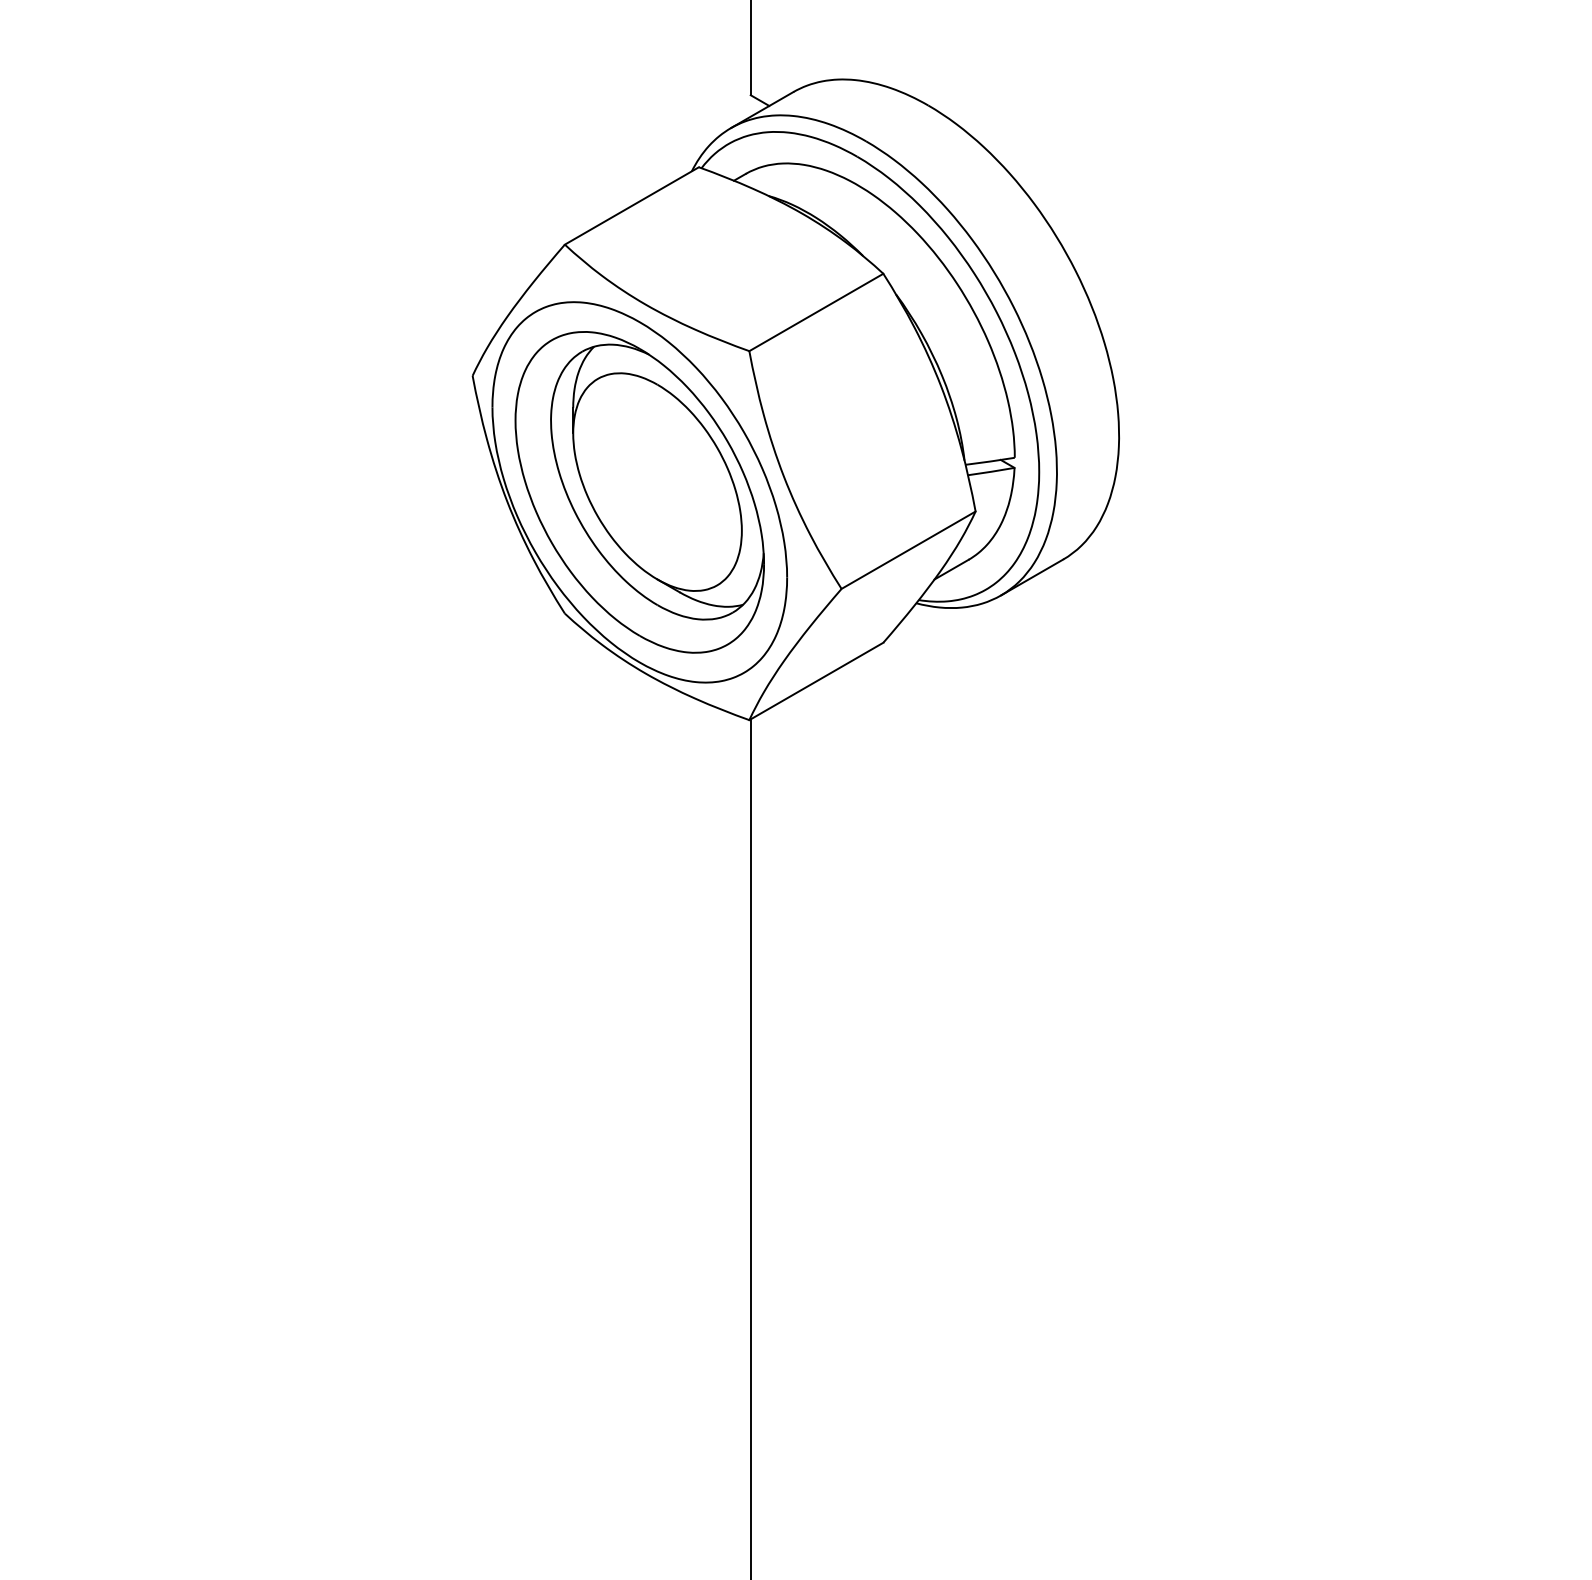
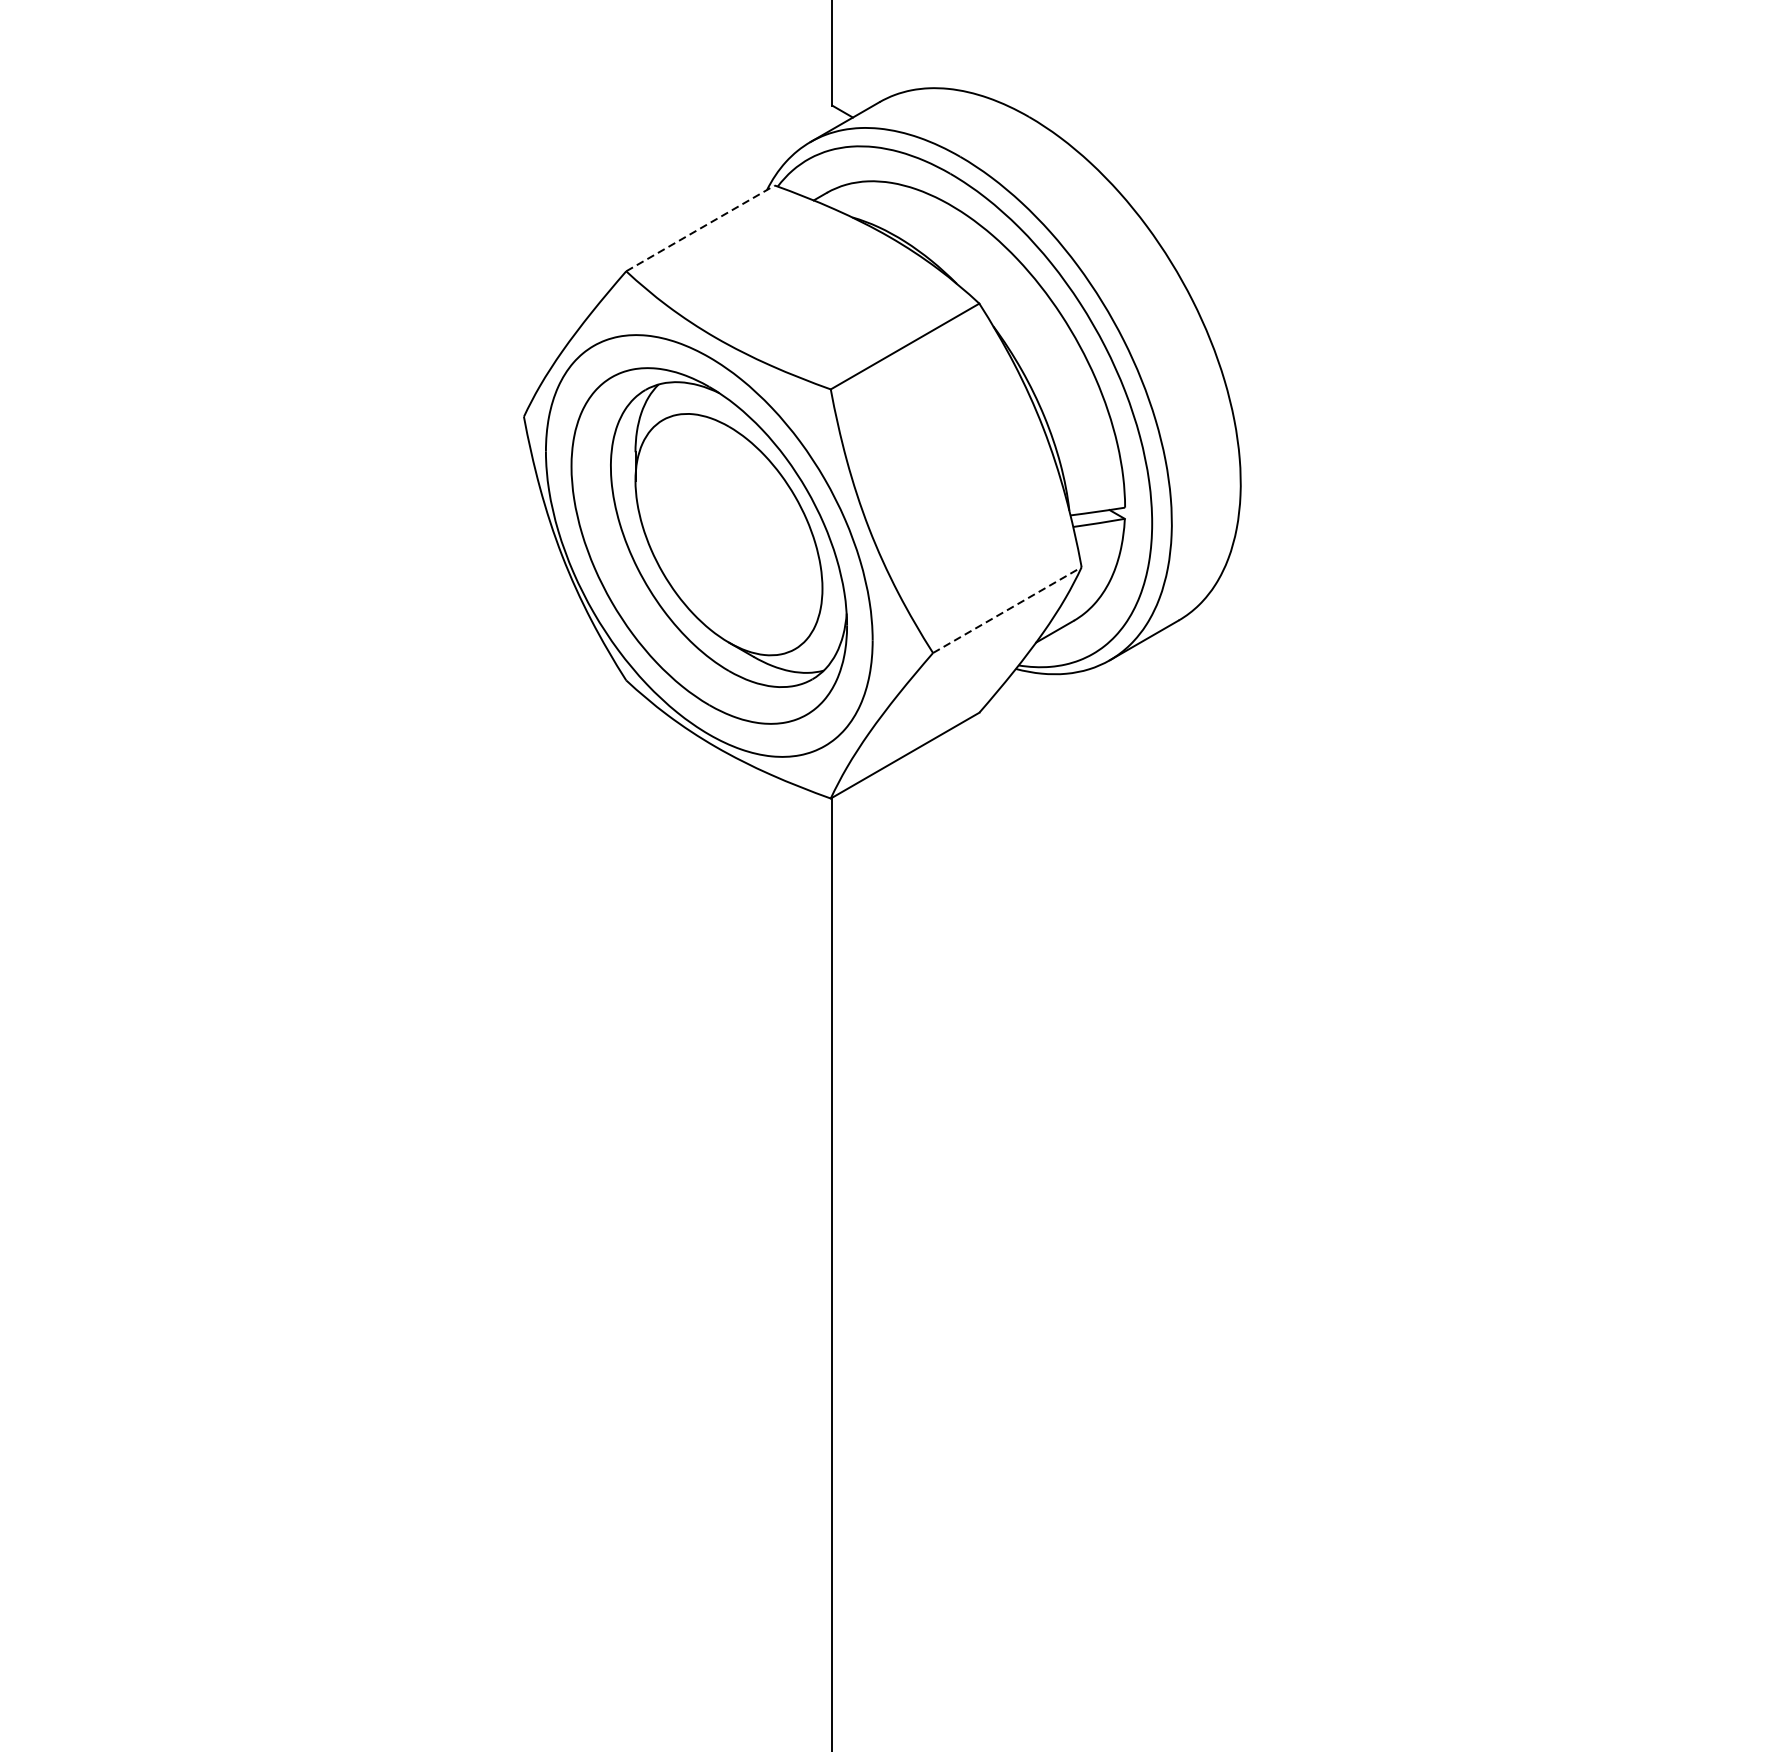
line: (632, 205) -> (701, 227), solid -> dashed
line: (909, 549) -> (1008, 609), solid -> dashed

